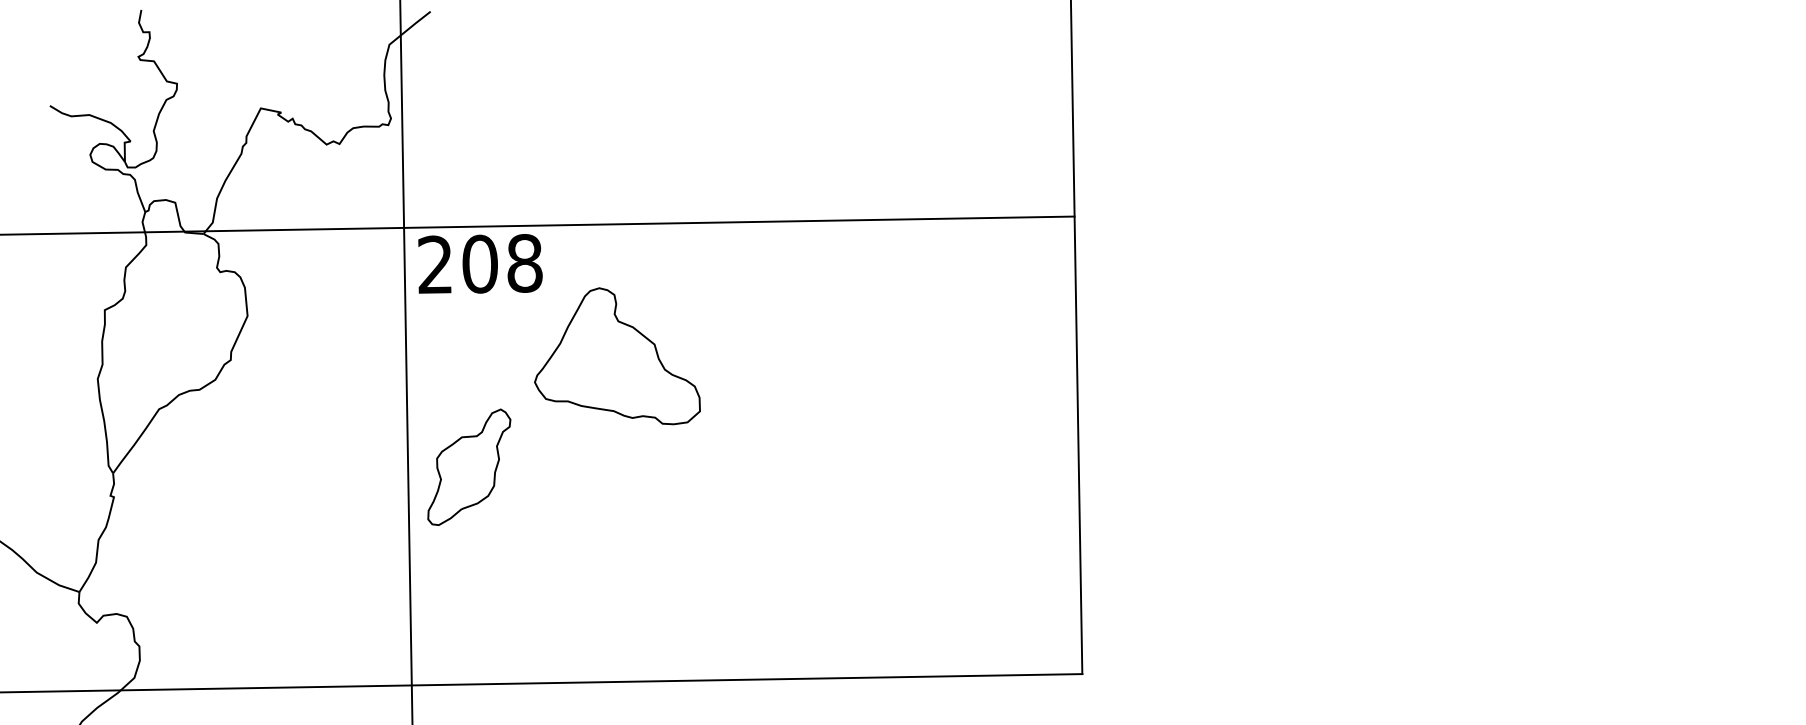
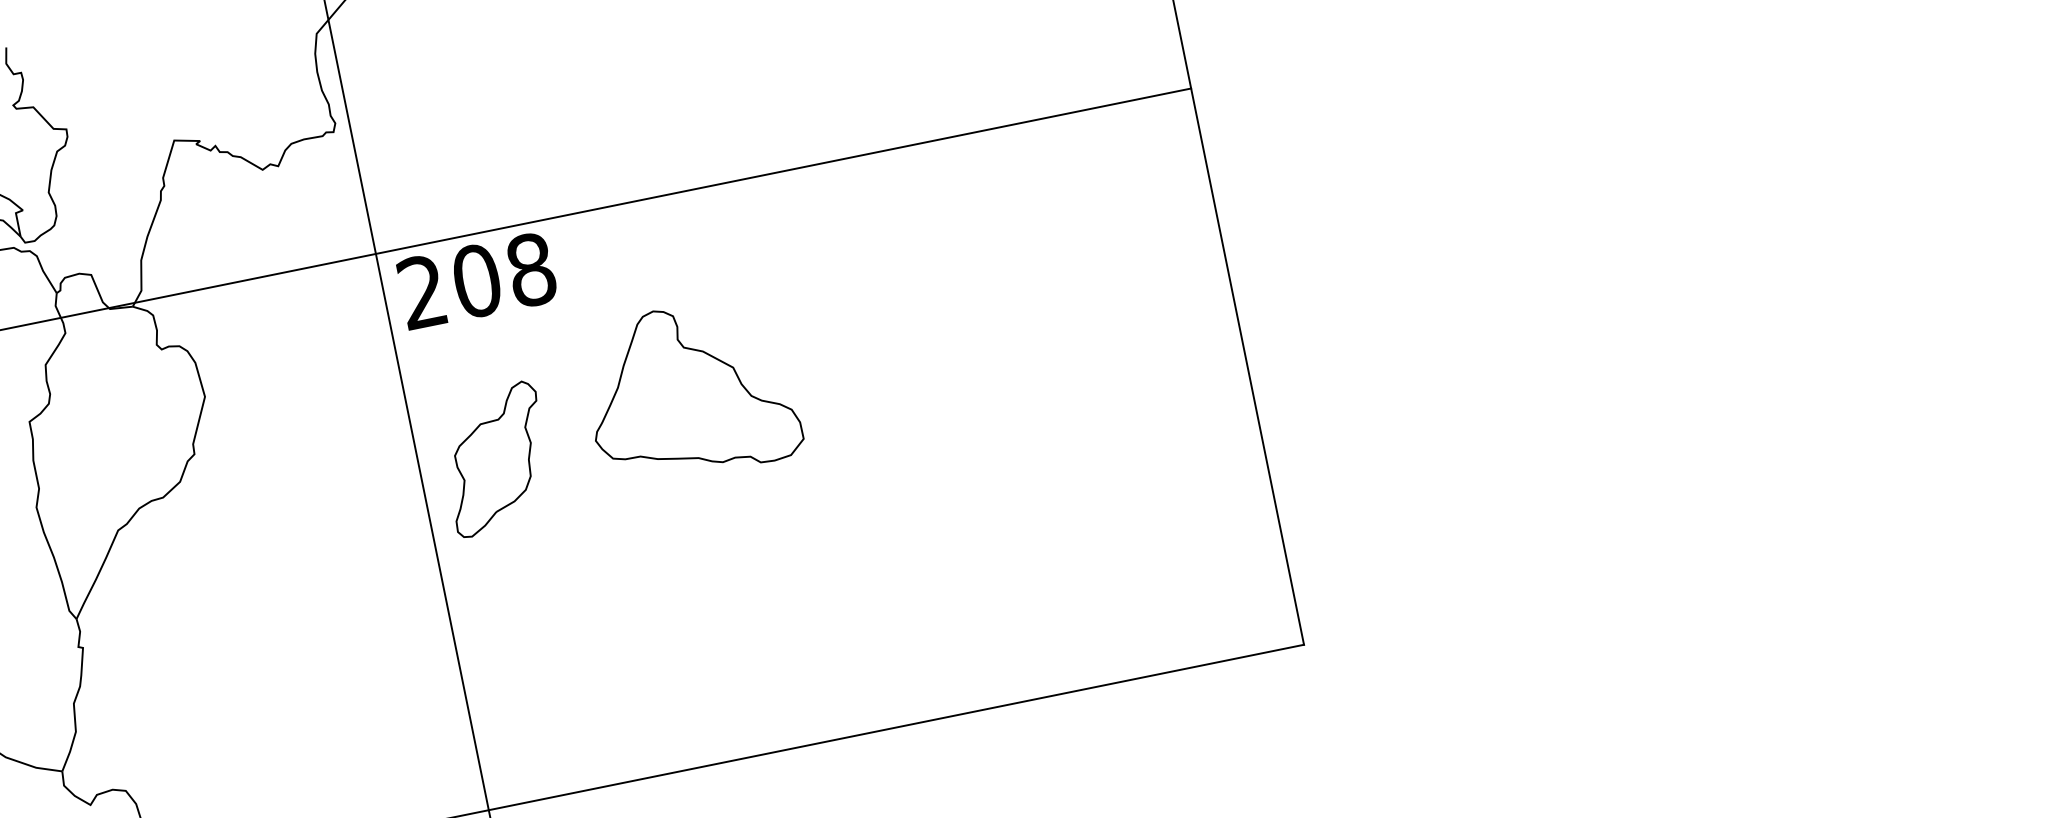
part: (617, 356) -> (690, 390), moved
part: (469, 466) -> (496, 458), moved

